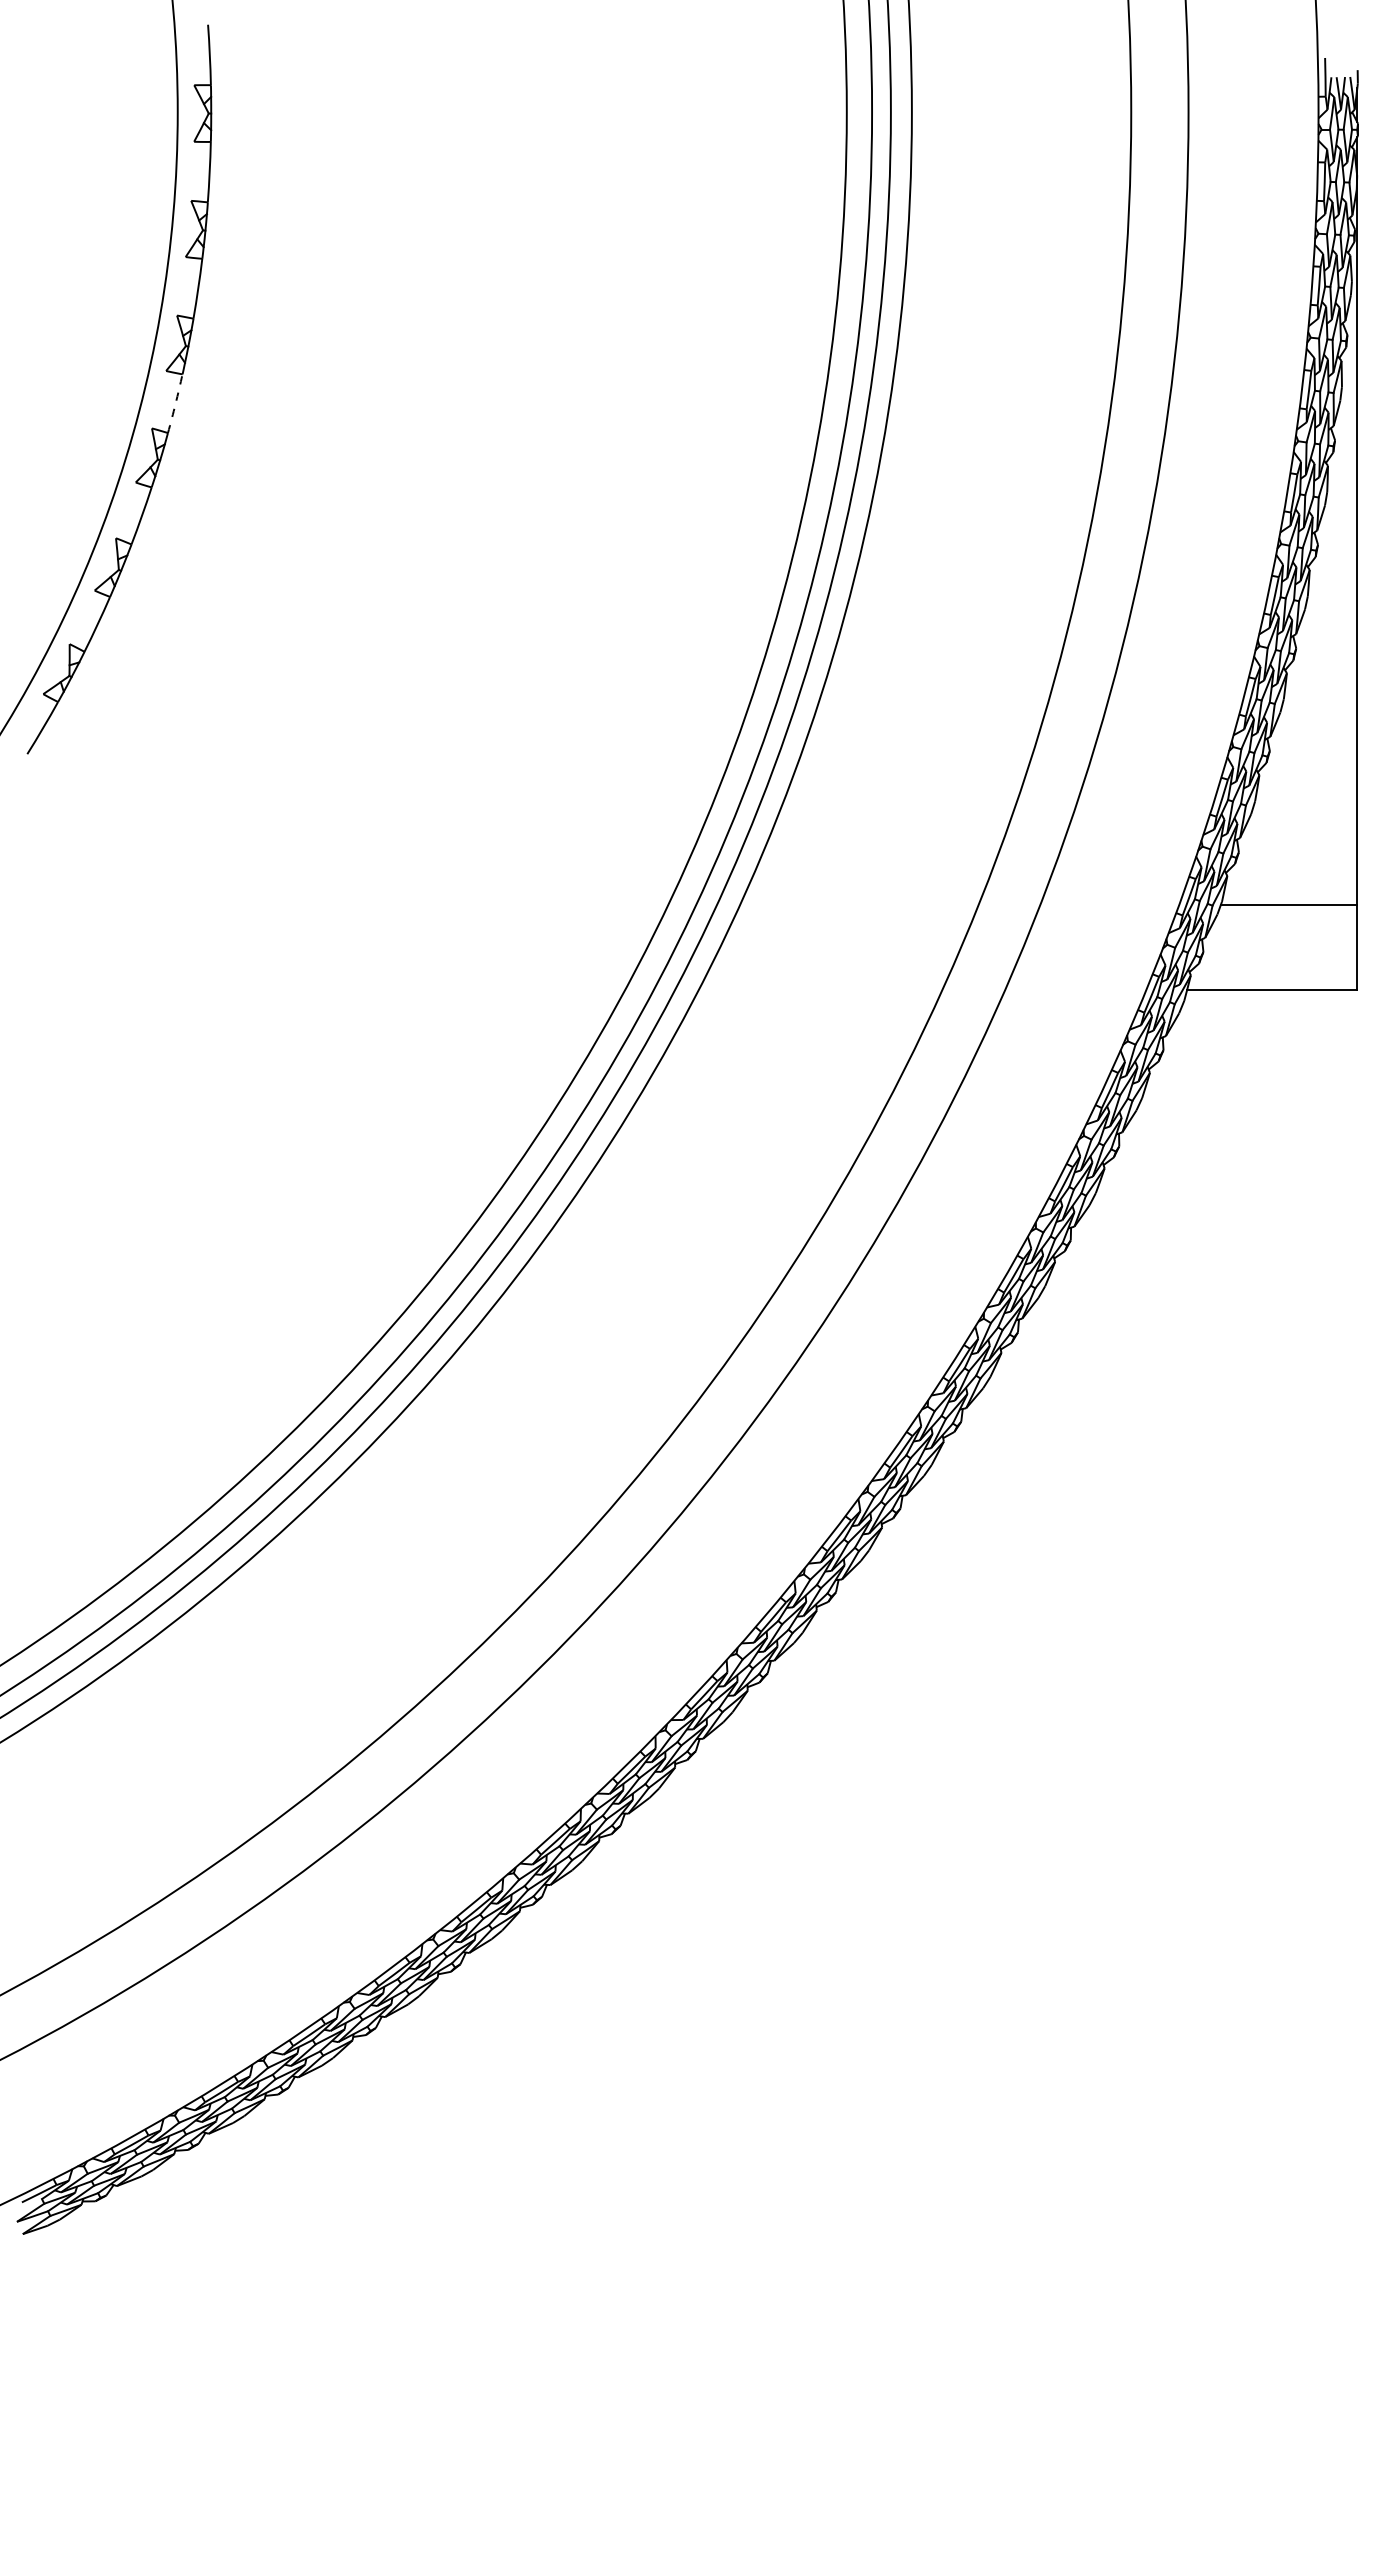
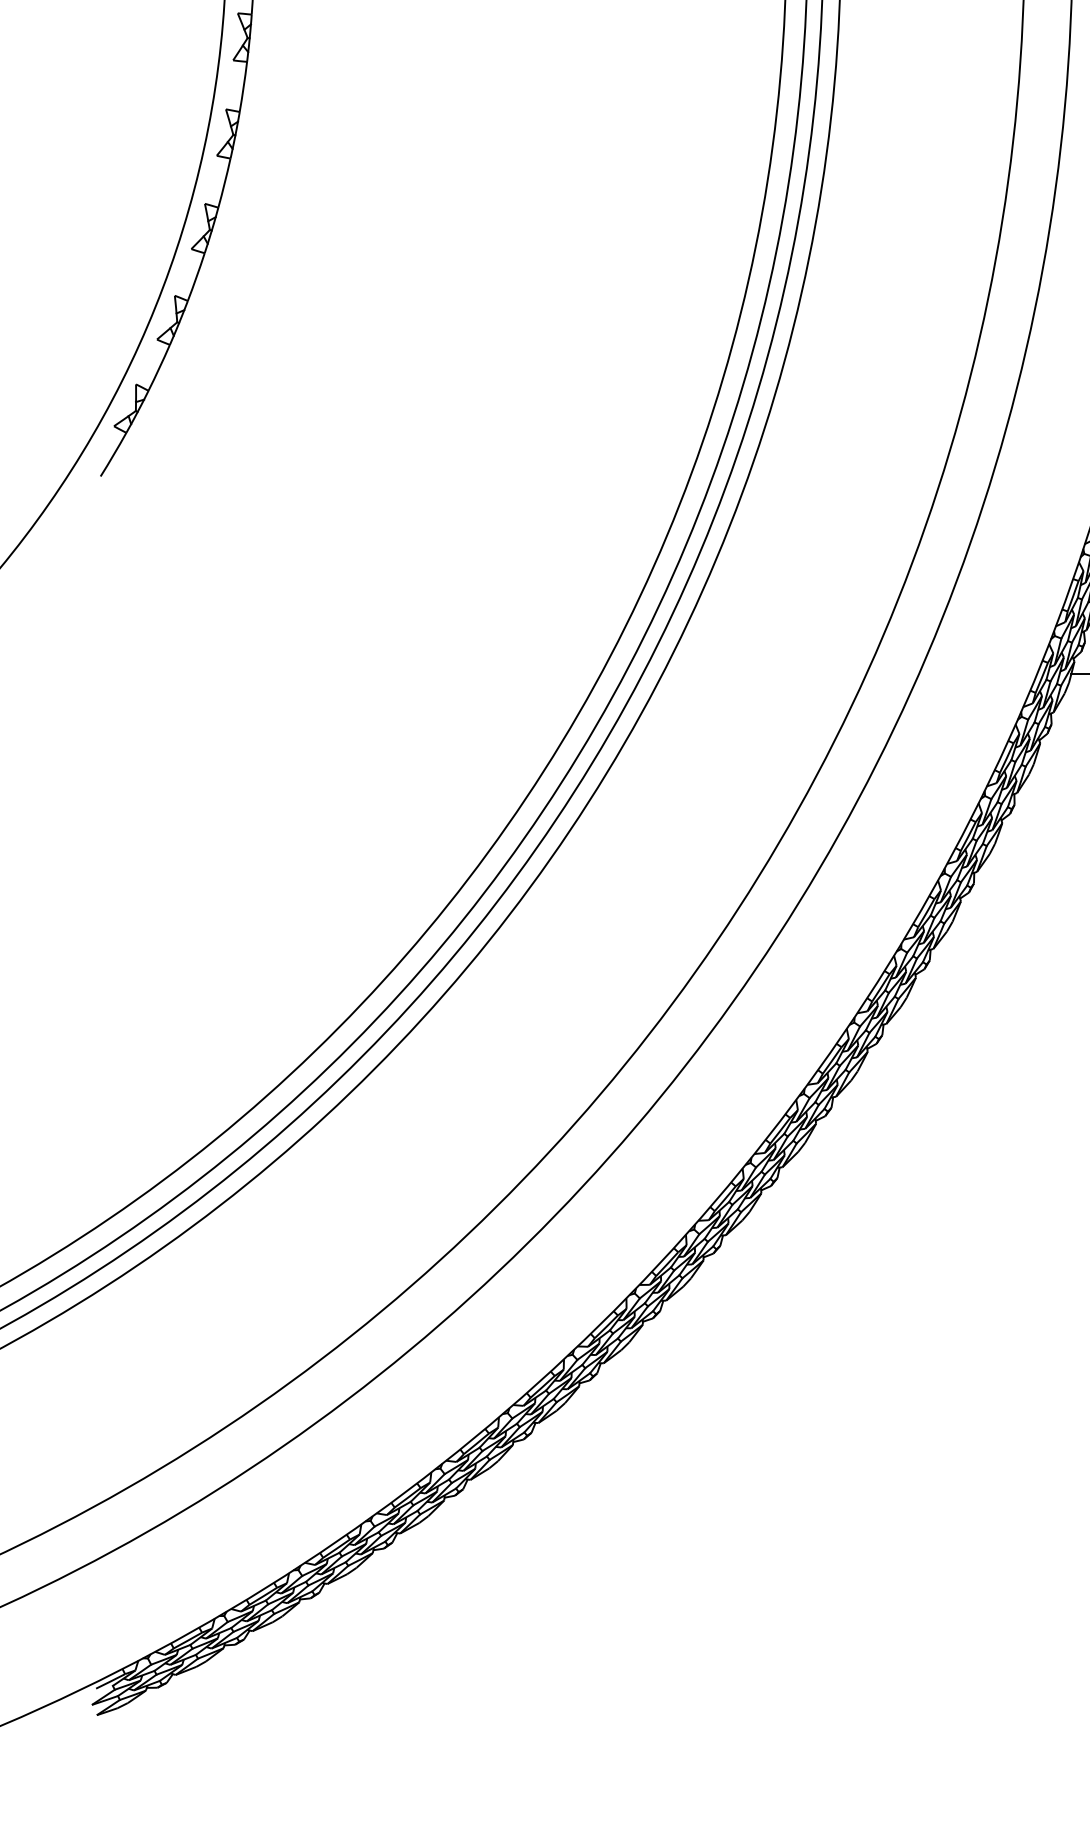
arc: (175, 403) -> (224, 182), dashed -> solid

